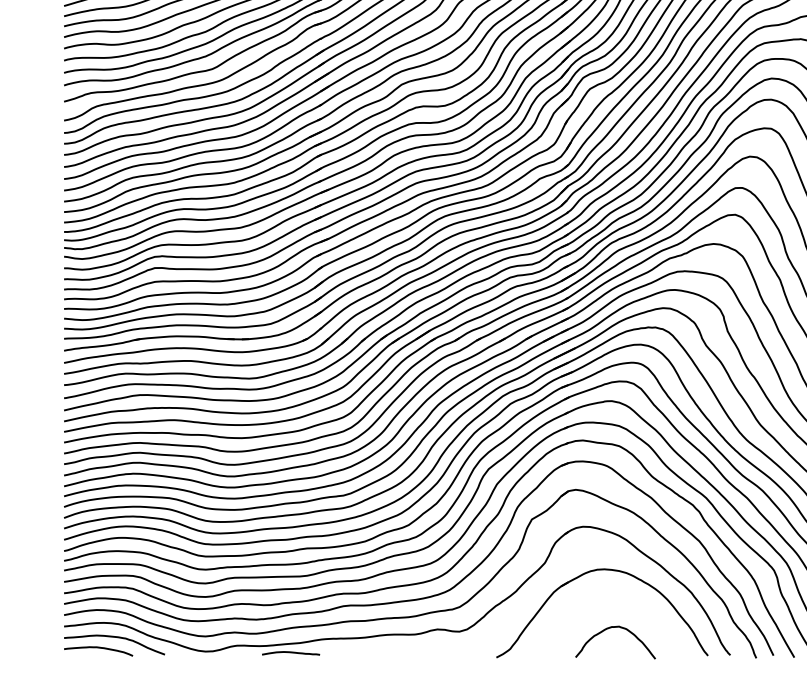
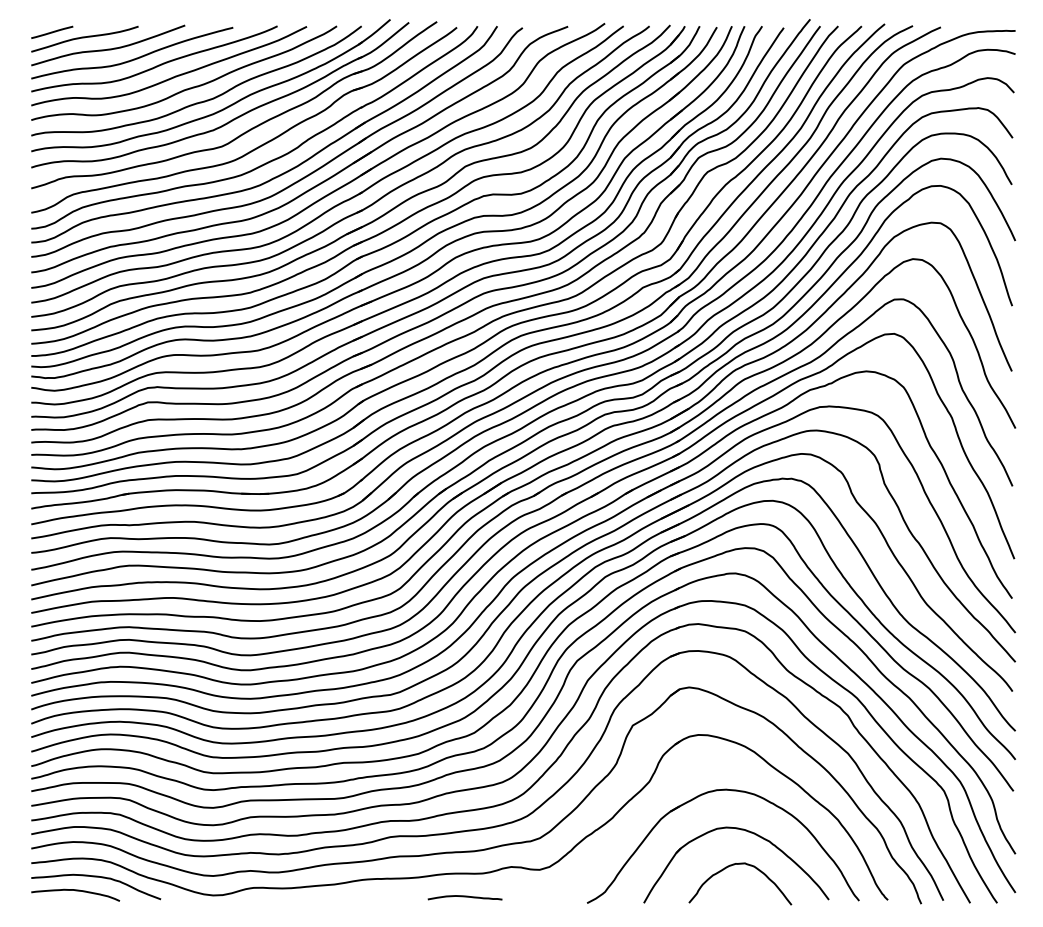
part: (621, 602) -> (748, 832), added
curve: (290, 653) -> (464, 897), moved

